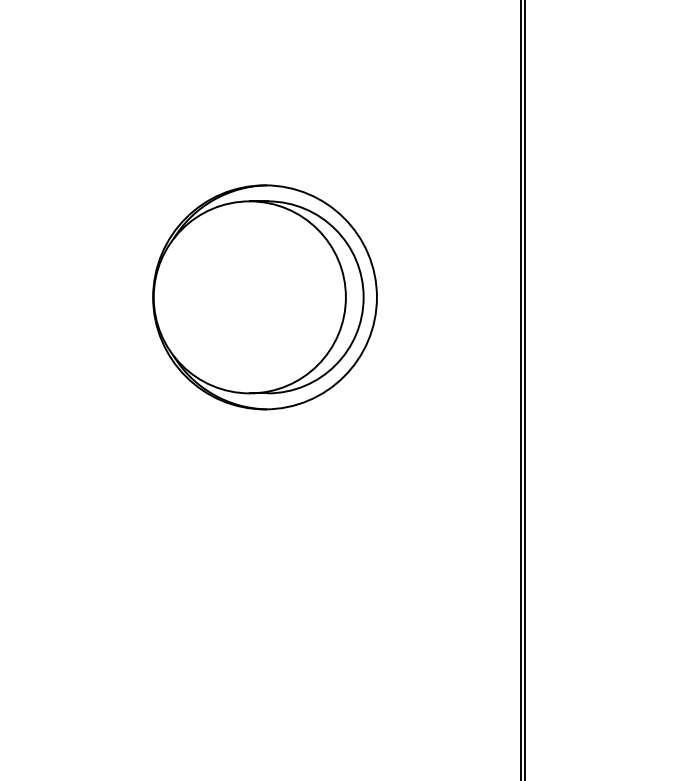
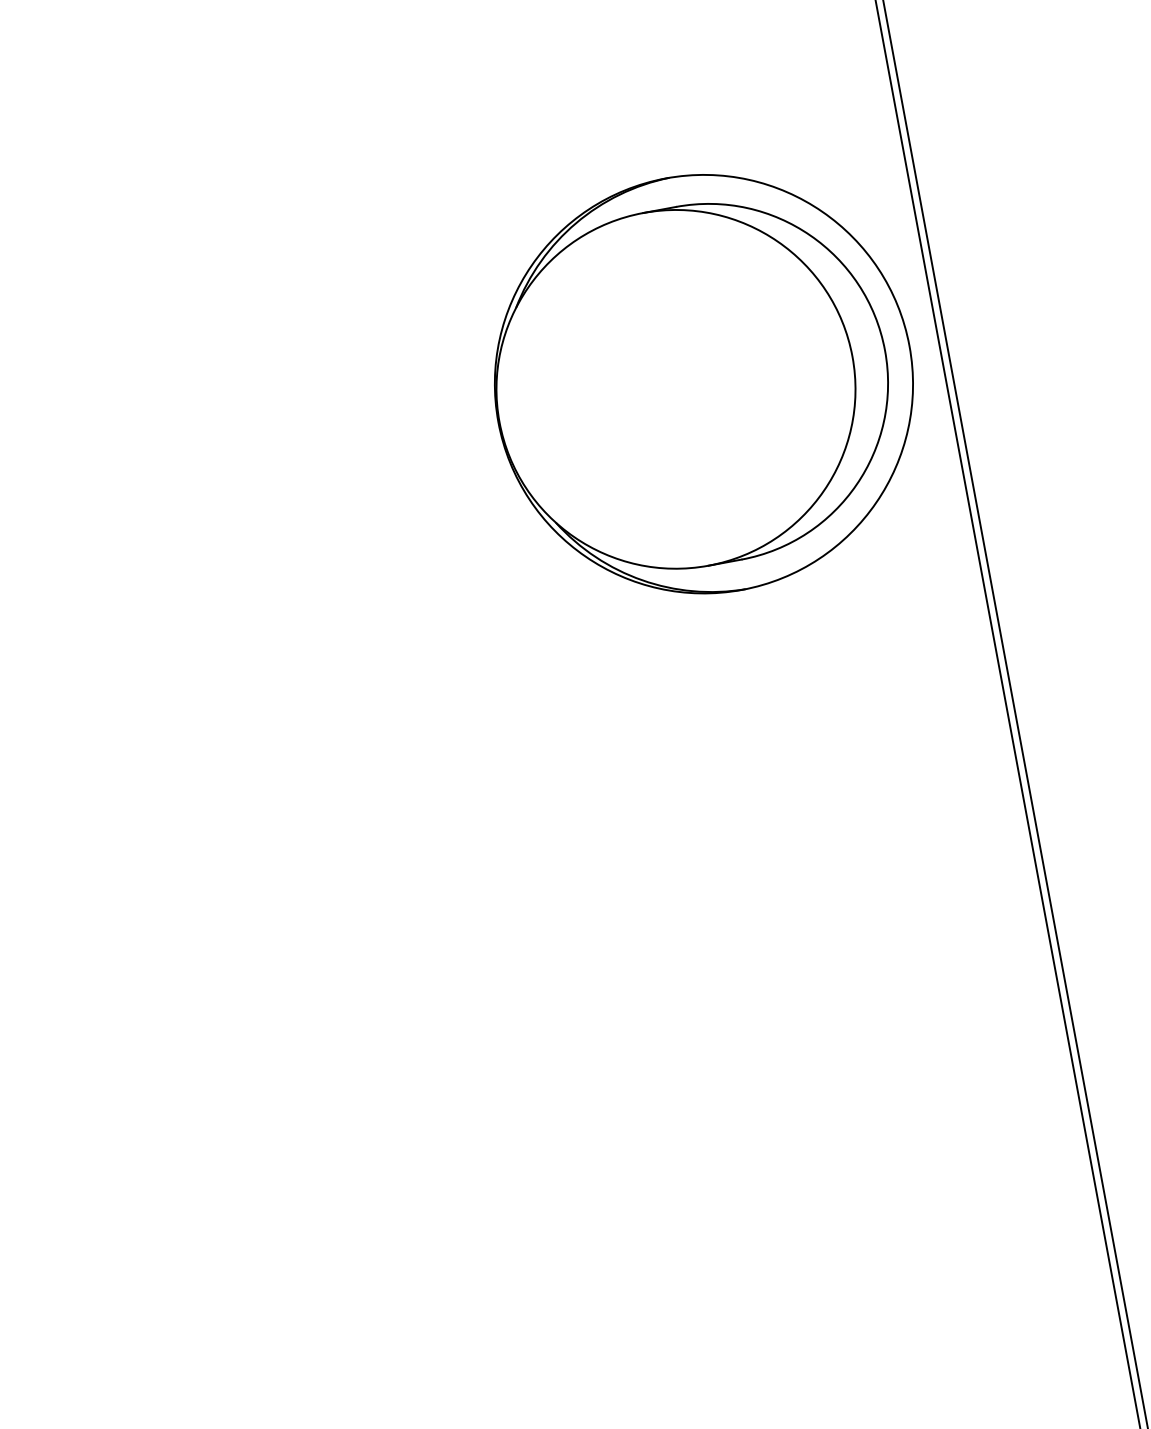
part: (264, 297) -> (702, 384), moved

